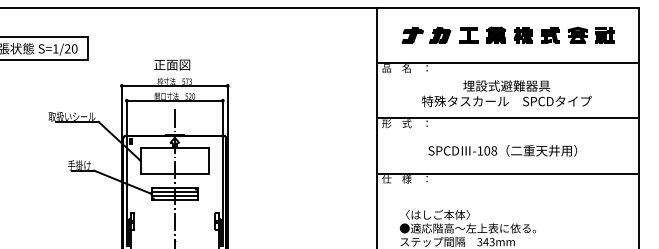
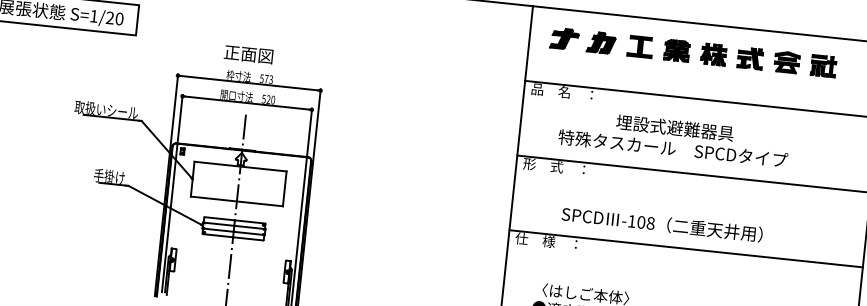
part: (507, 34) -> (692, 51), moved
text: (506, 93) -> (673, 138), moved
text: (502, 150) -> (662, 224), moved

